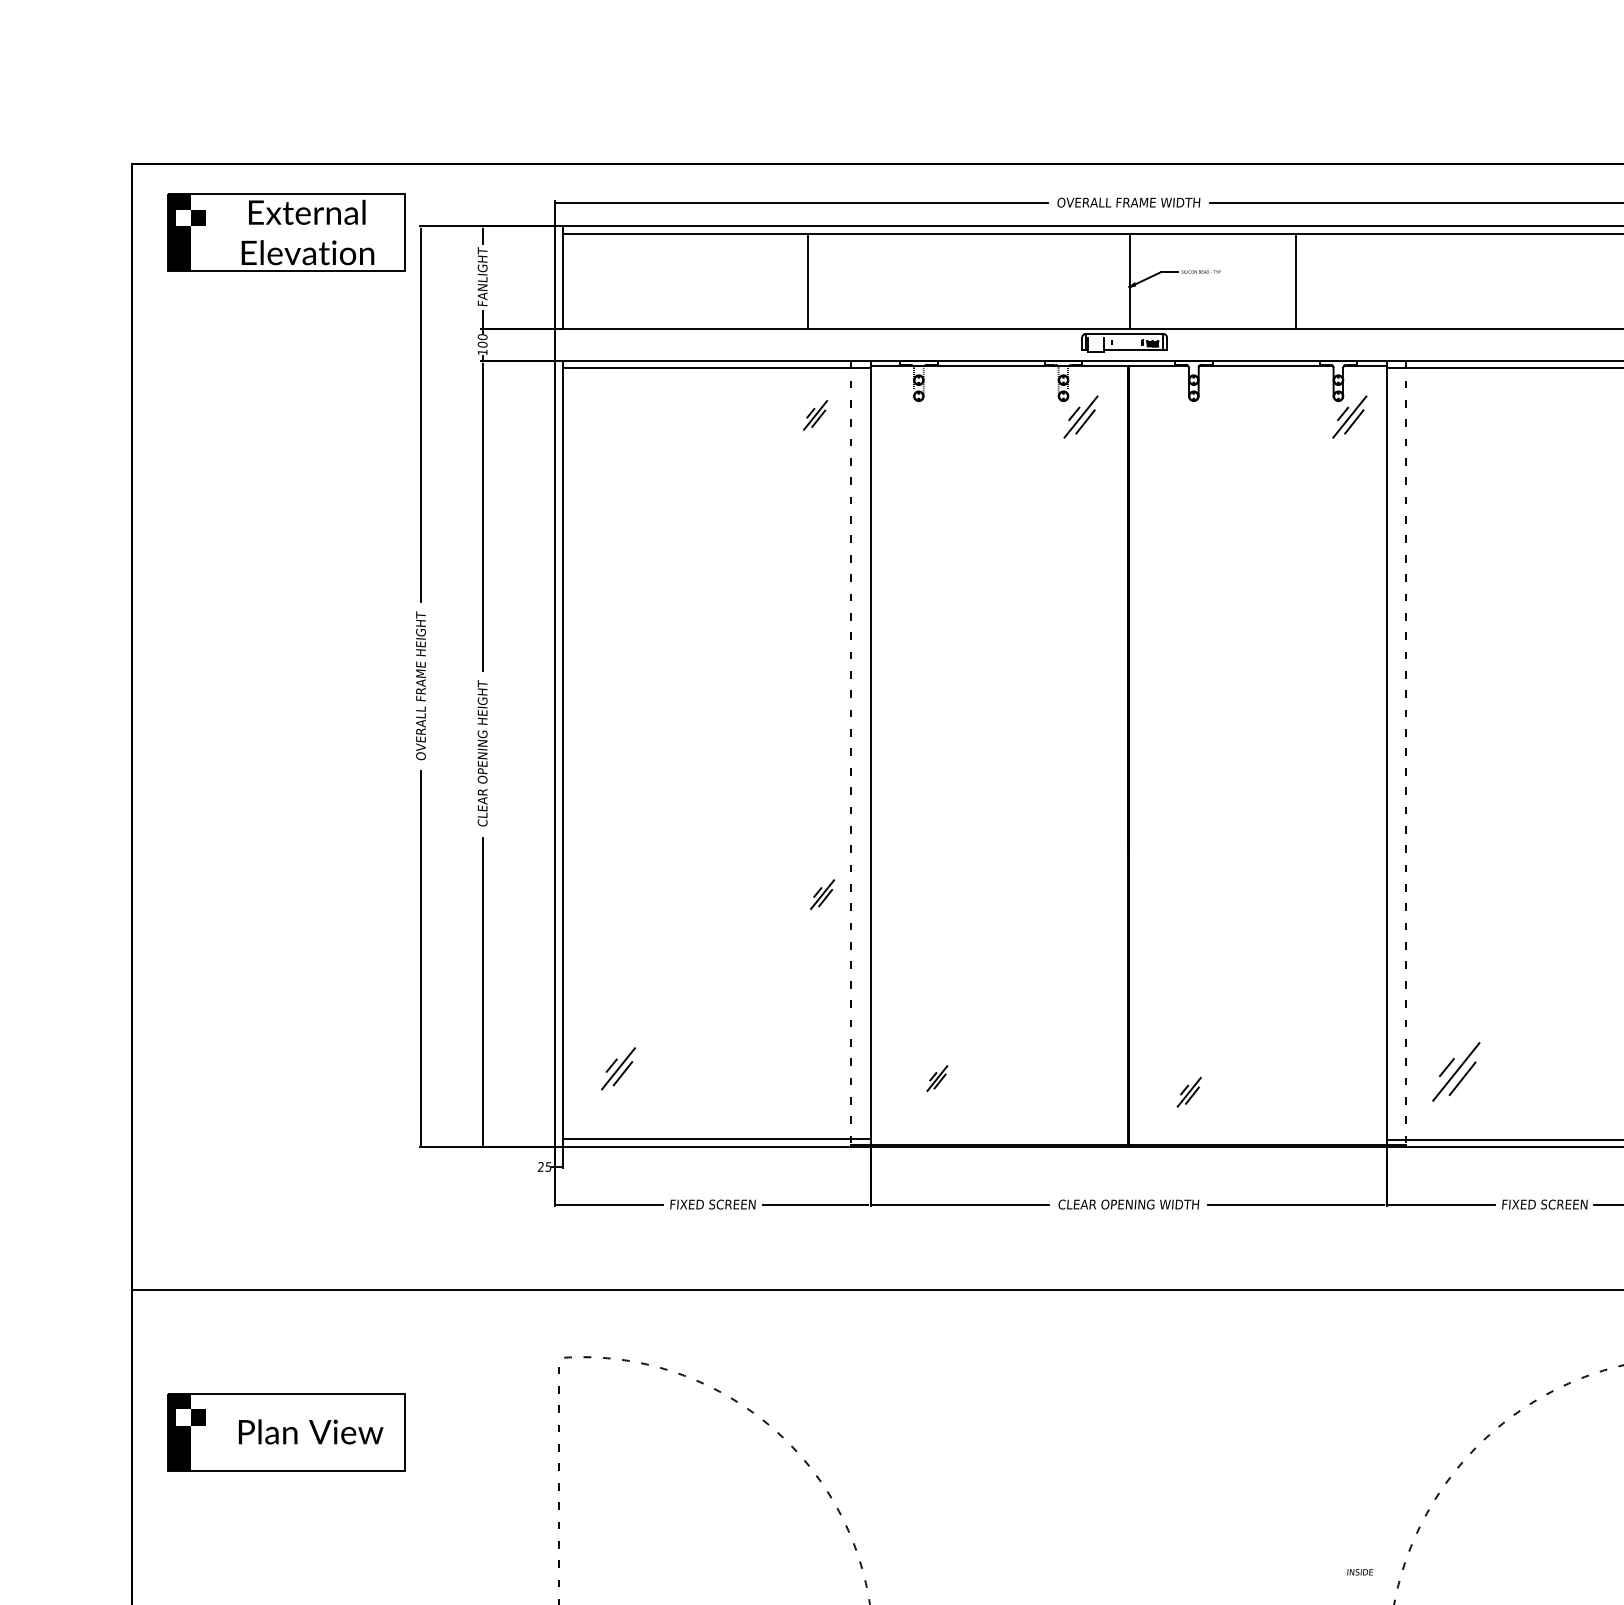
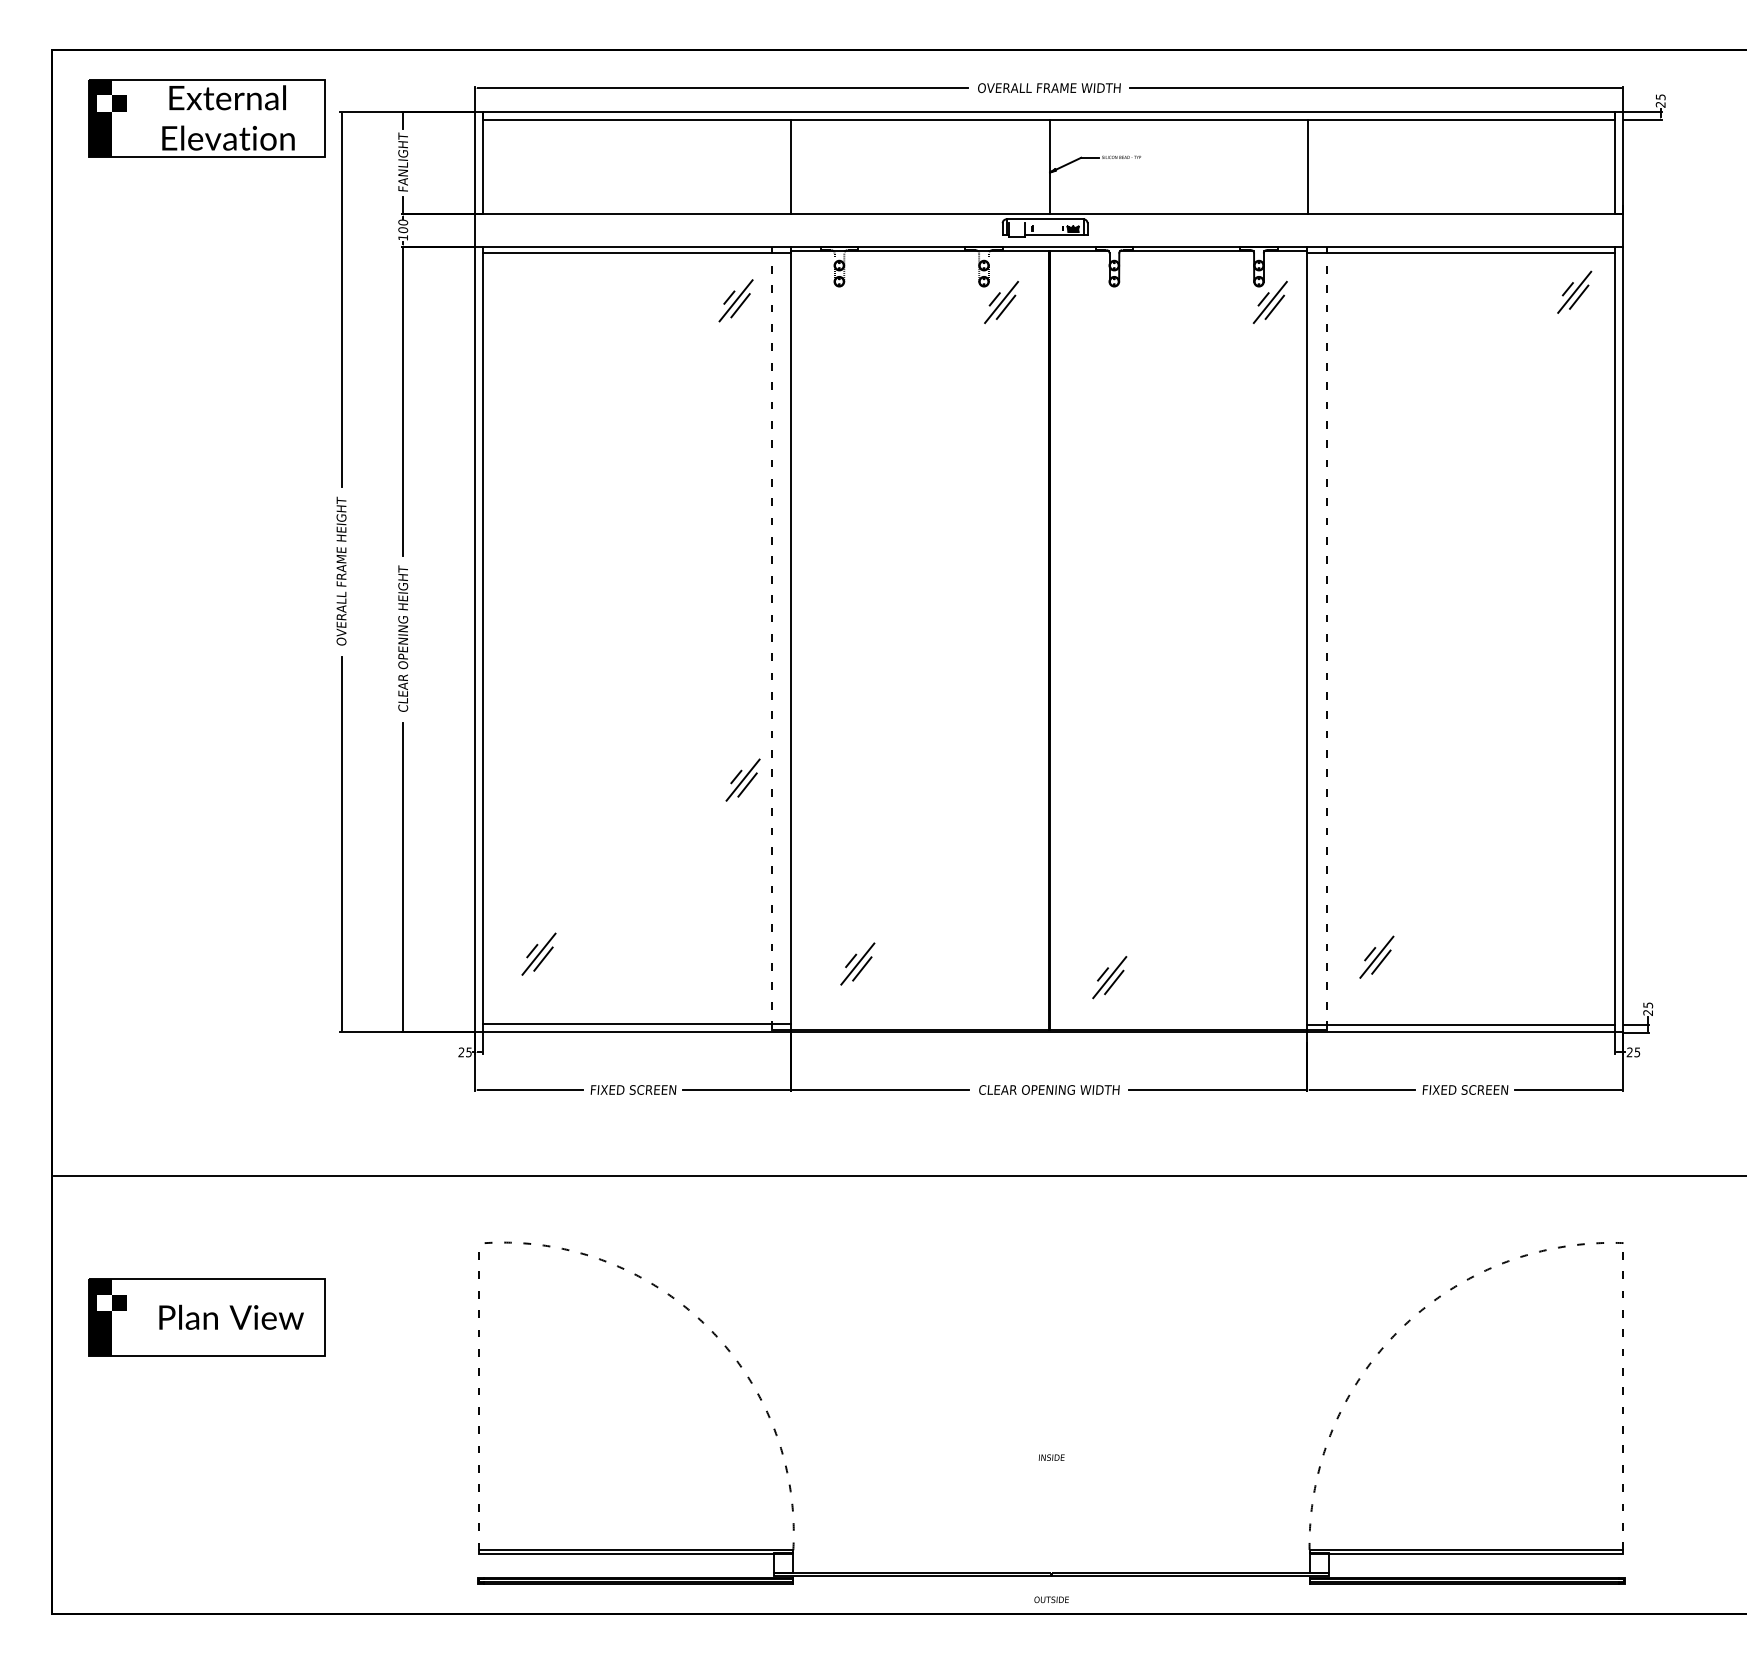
line: (807, 281) -> (790, 166), moved
line: (1295, 281) -> (1307, 166), moved
part: (814, 415) -> (735, 300), size x1.43
part: (821, 894) -> (742, 779), size x1.43
part: (1455, 1071) -> (1376, 956), size x0.71
part: (936, 1078) -> (857, 963), size x1.67
part: (1188, 1092) -> (1109, 977), size x1.43
text: (1359, 1572) -> (1051, 1457), moved

